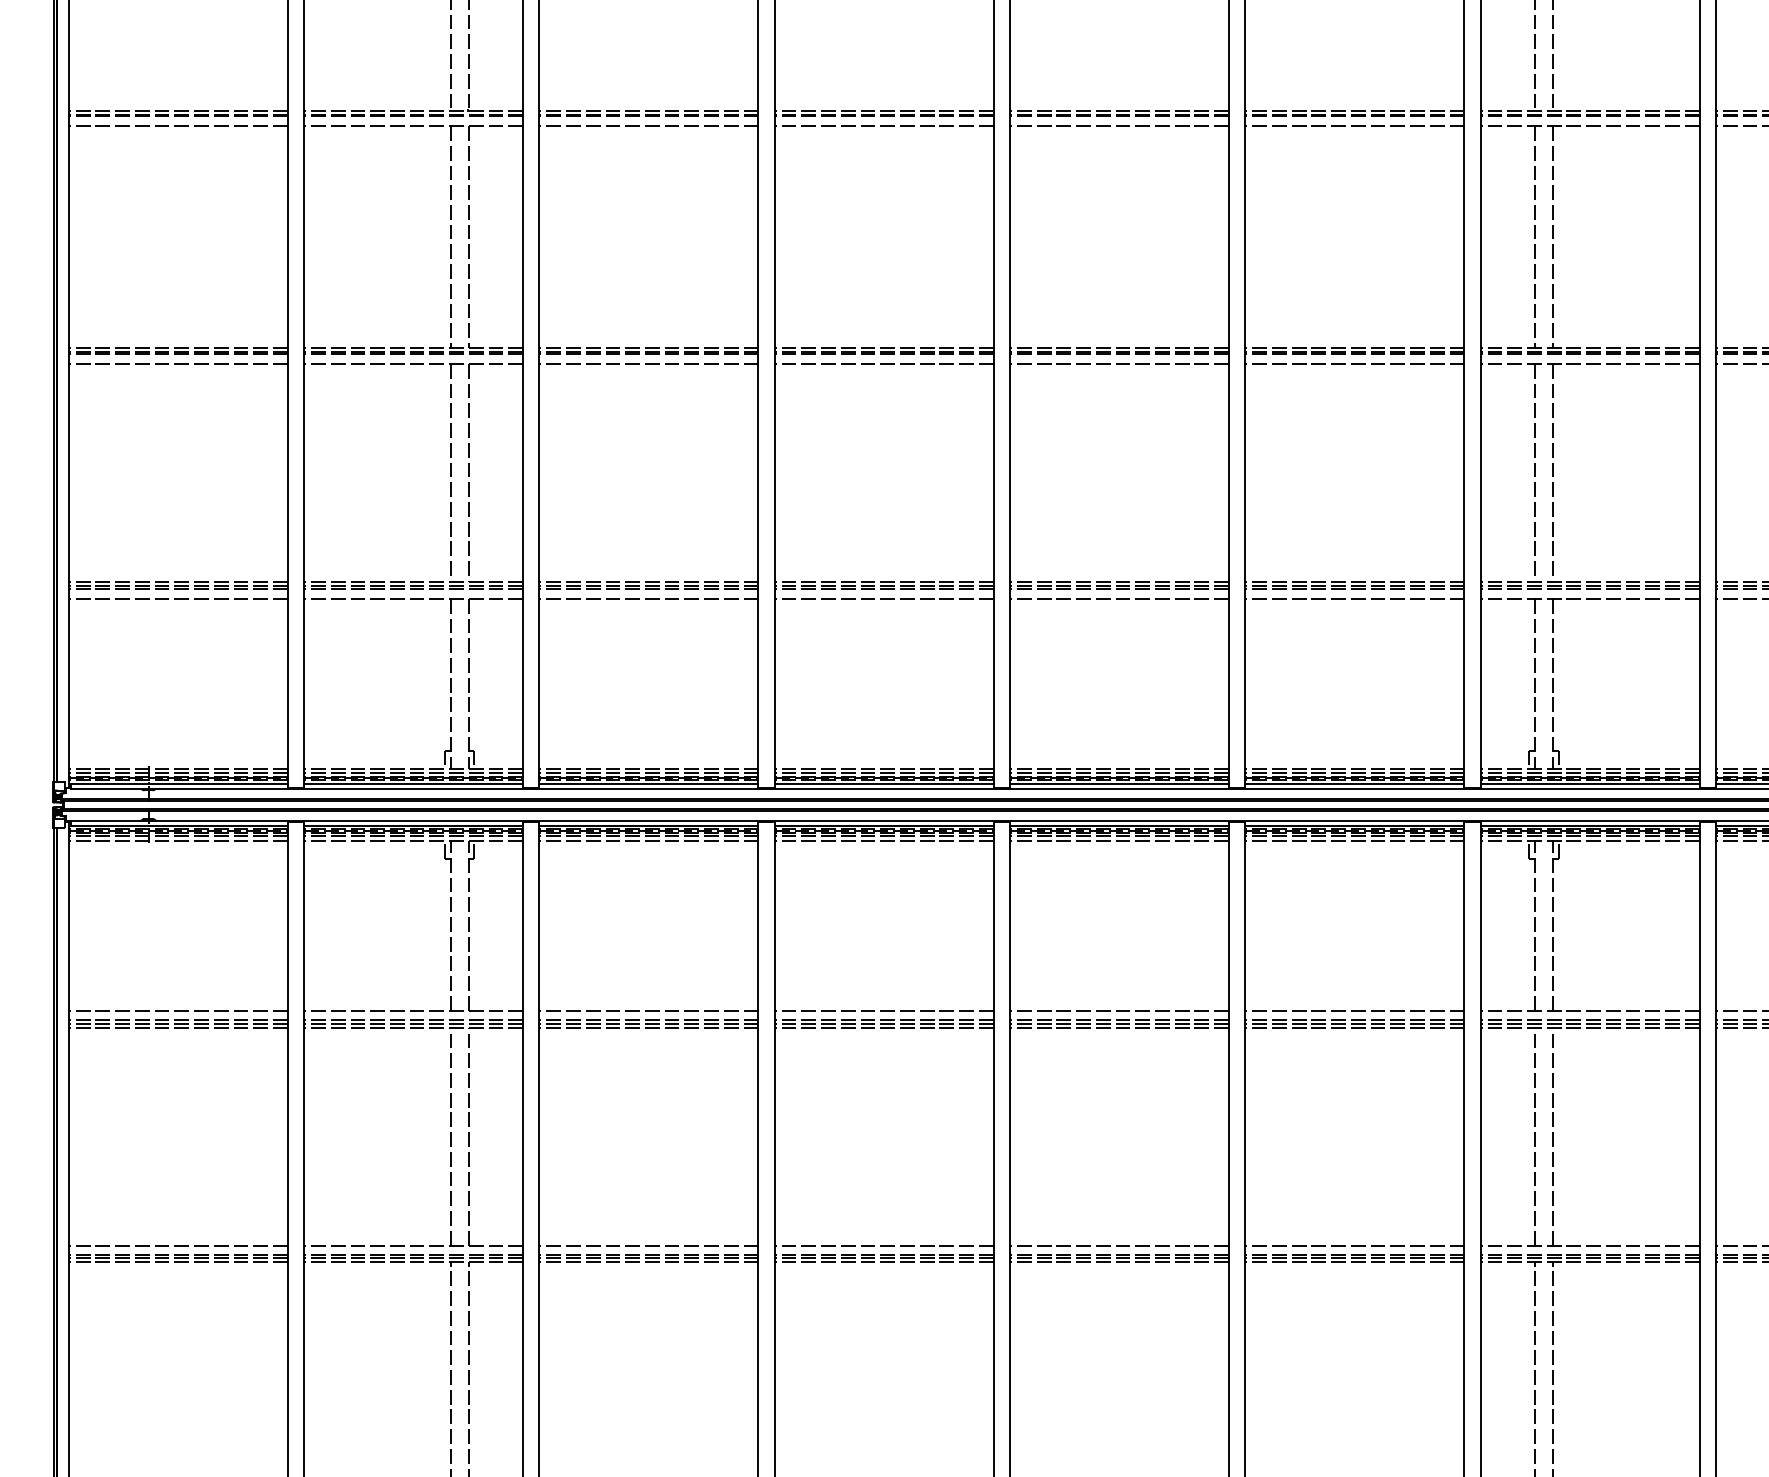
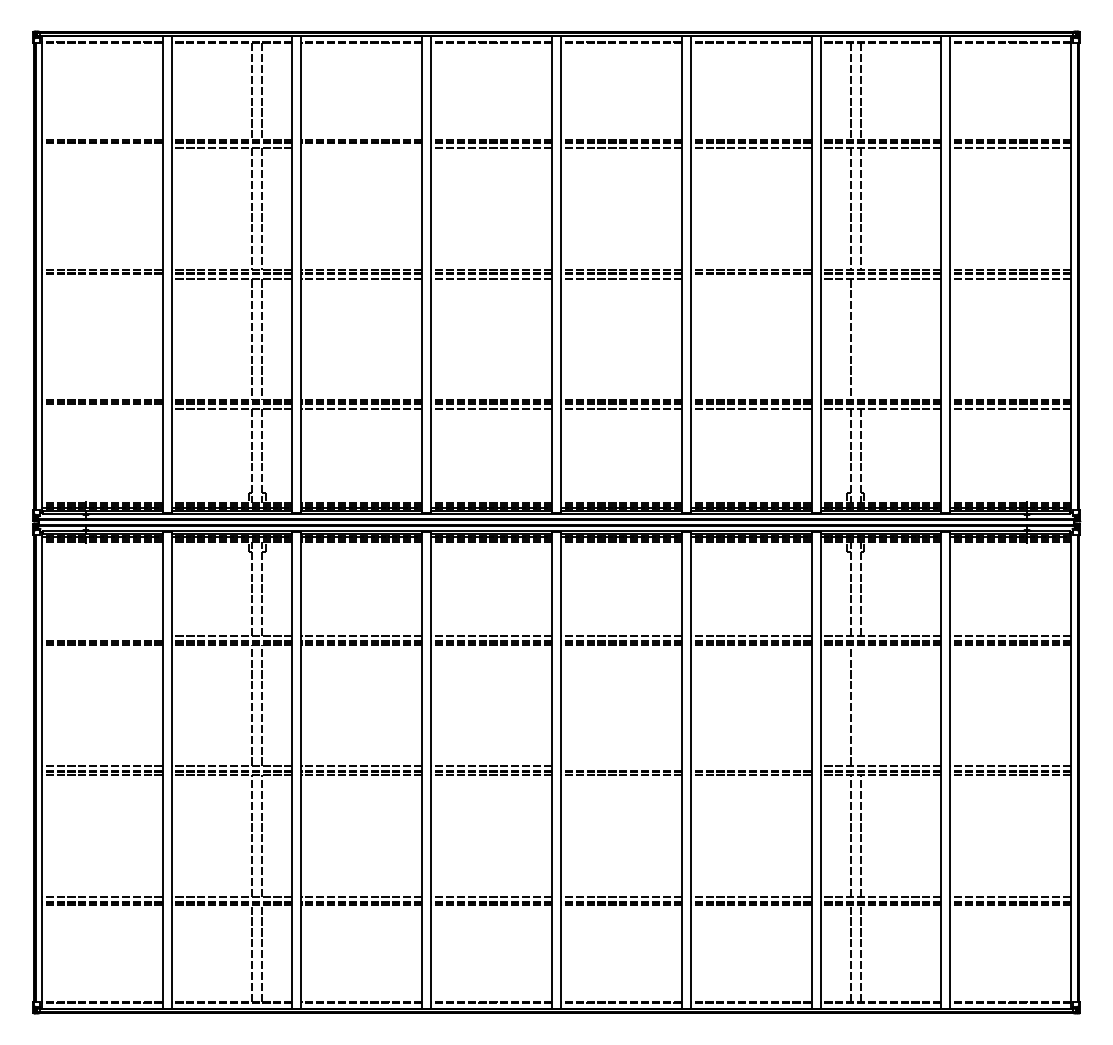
line: (176, 126) -> (101, 148), removed
line: (648, 126) -> (361, 148), removed
line: (176, 364) -> (101, 279), removed
line: (1353, 364) -> (750, 279), removed
line: (1553, 472) -> (860, 339), removed
line: (176, 598) -> (101, 408), removed
line: (176, 1011) -> (101, 636), removed
line: (1553, 1136) -> (860, 705), removed
line: (1119, 1245) -> (621, 765), removed
line: (1353, 1245) -> (750, 765), removed

